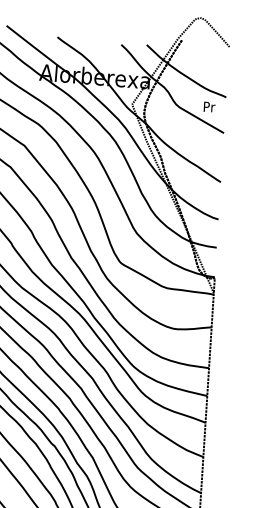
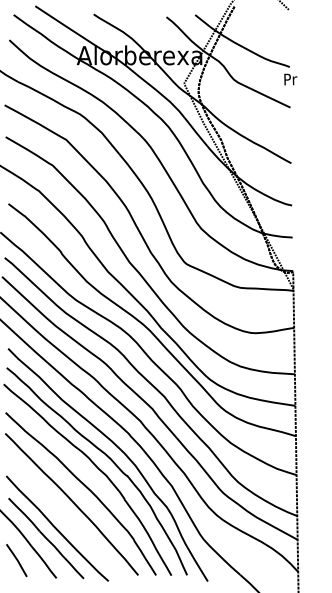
text: (209, 107) -> (290, 79), moved

